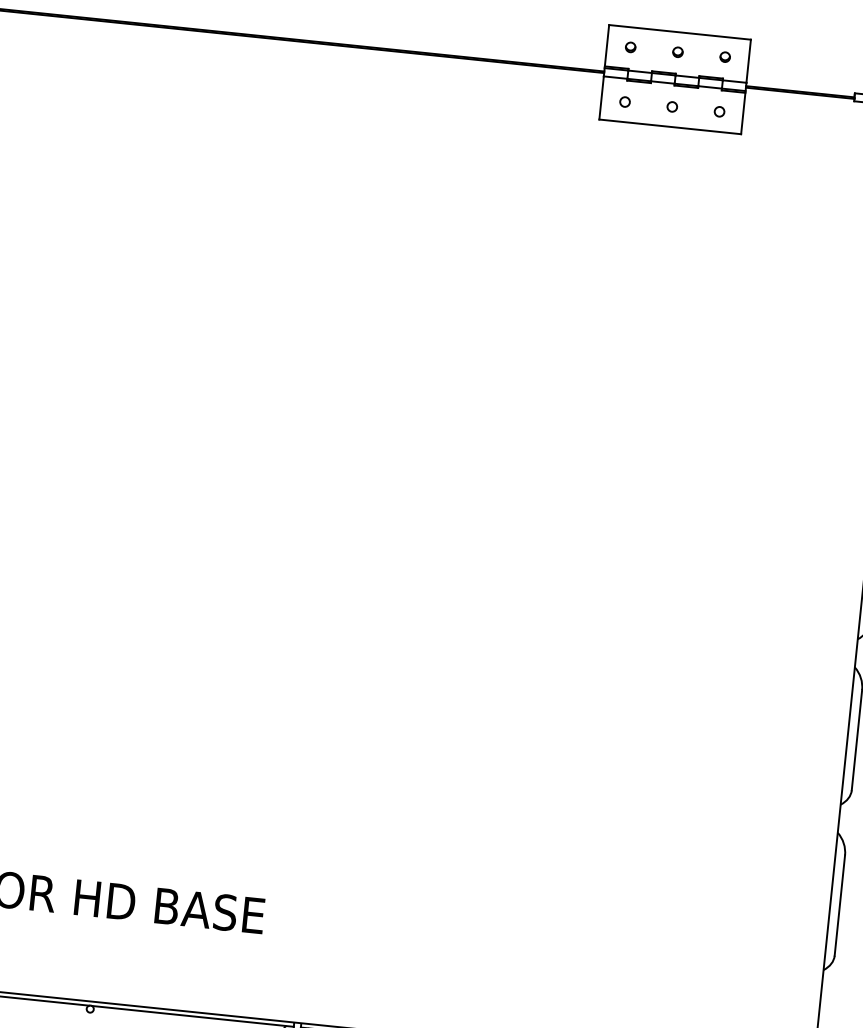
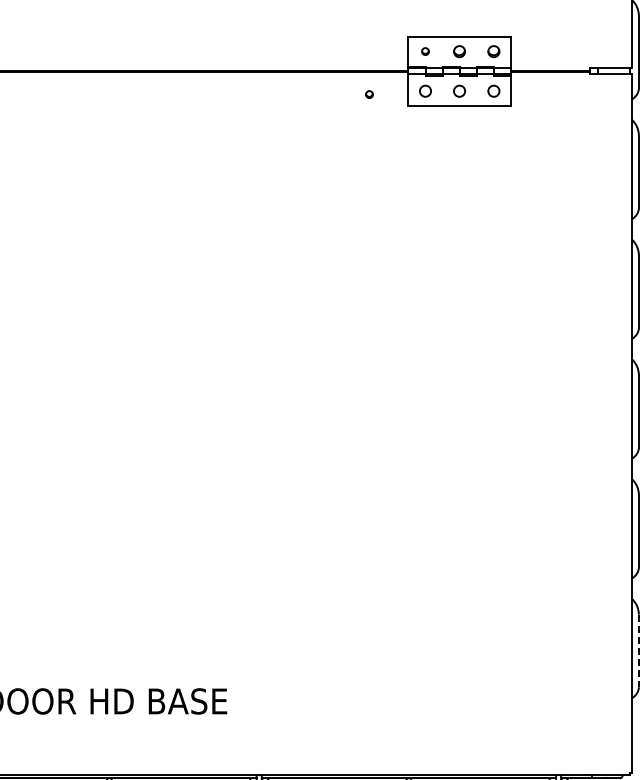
part: (677, 52) -> (459, 51), size x1.6
part: (724, 56) -> (493, 51), size x1.6
part: (547, 98) -> (369, 94), added
circle: (625, 101) -> (425, 90), size x1.6
circle: (672, 106) -> (459, 90), size x1.6
circle: (719, 110) -> (493, 90), size x1.6
line: (839, 906) -> (638, 651), solid -> dashed

